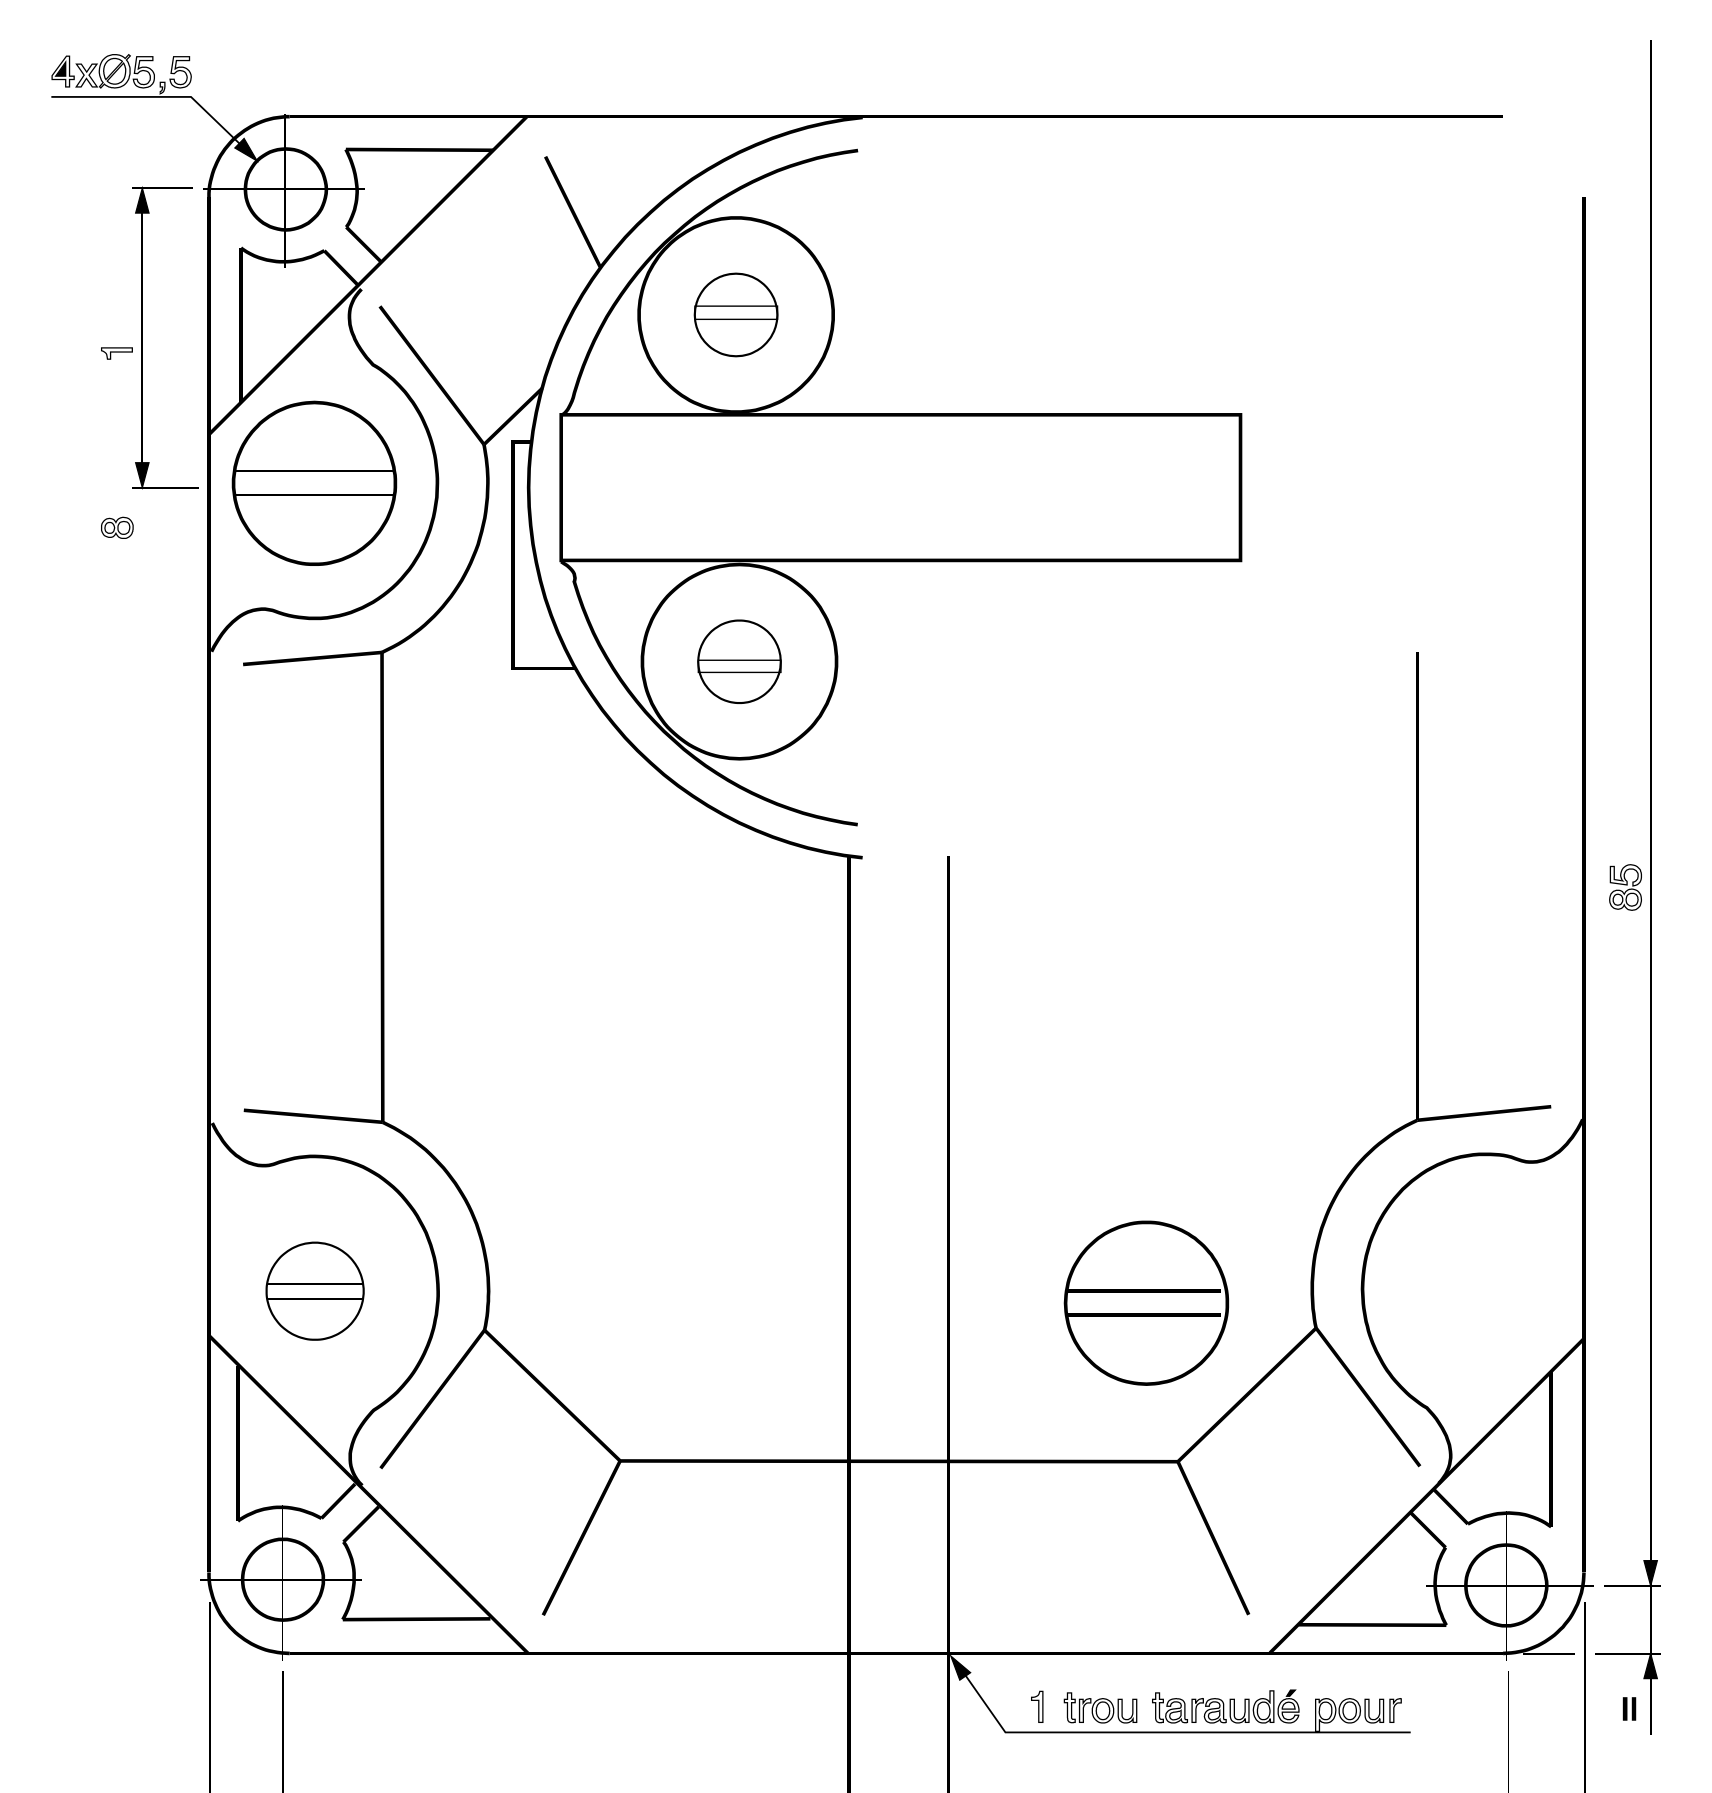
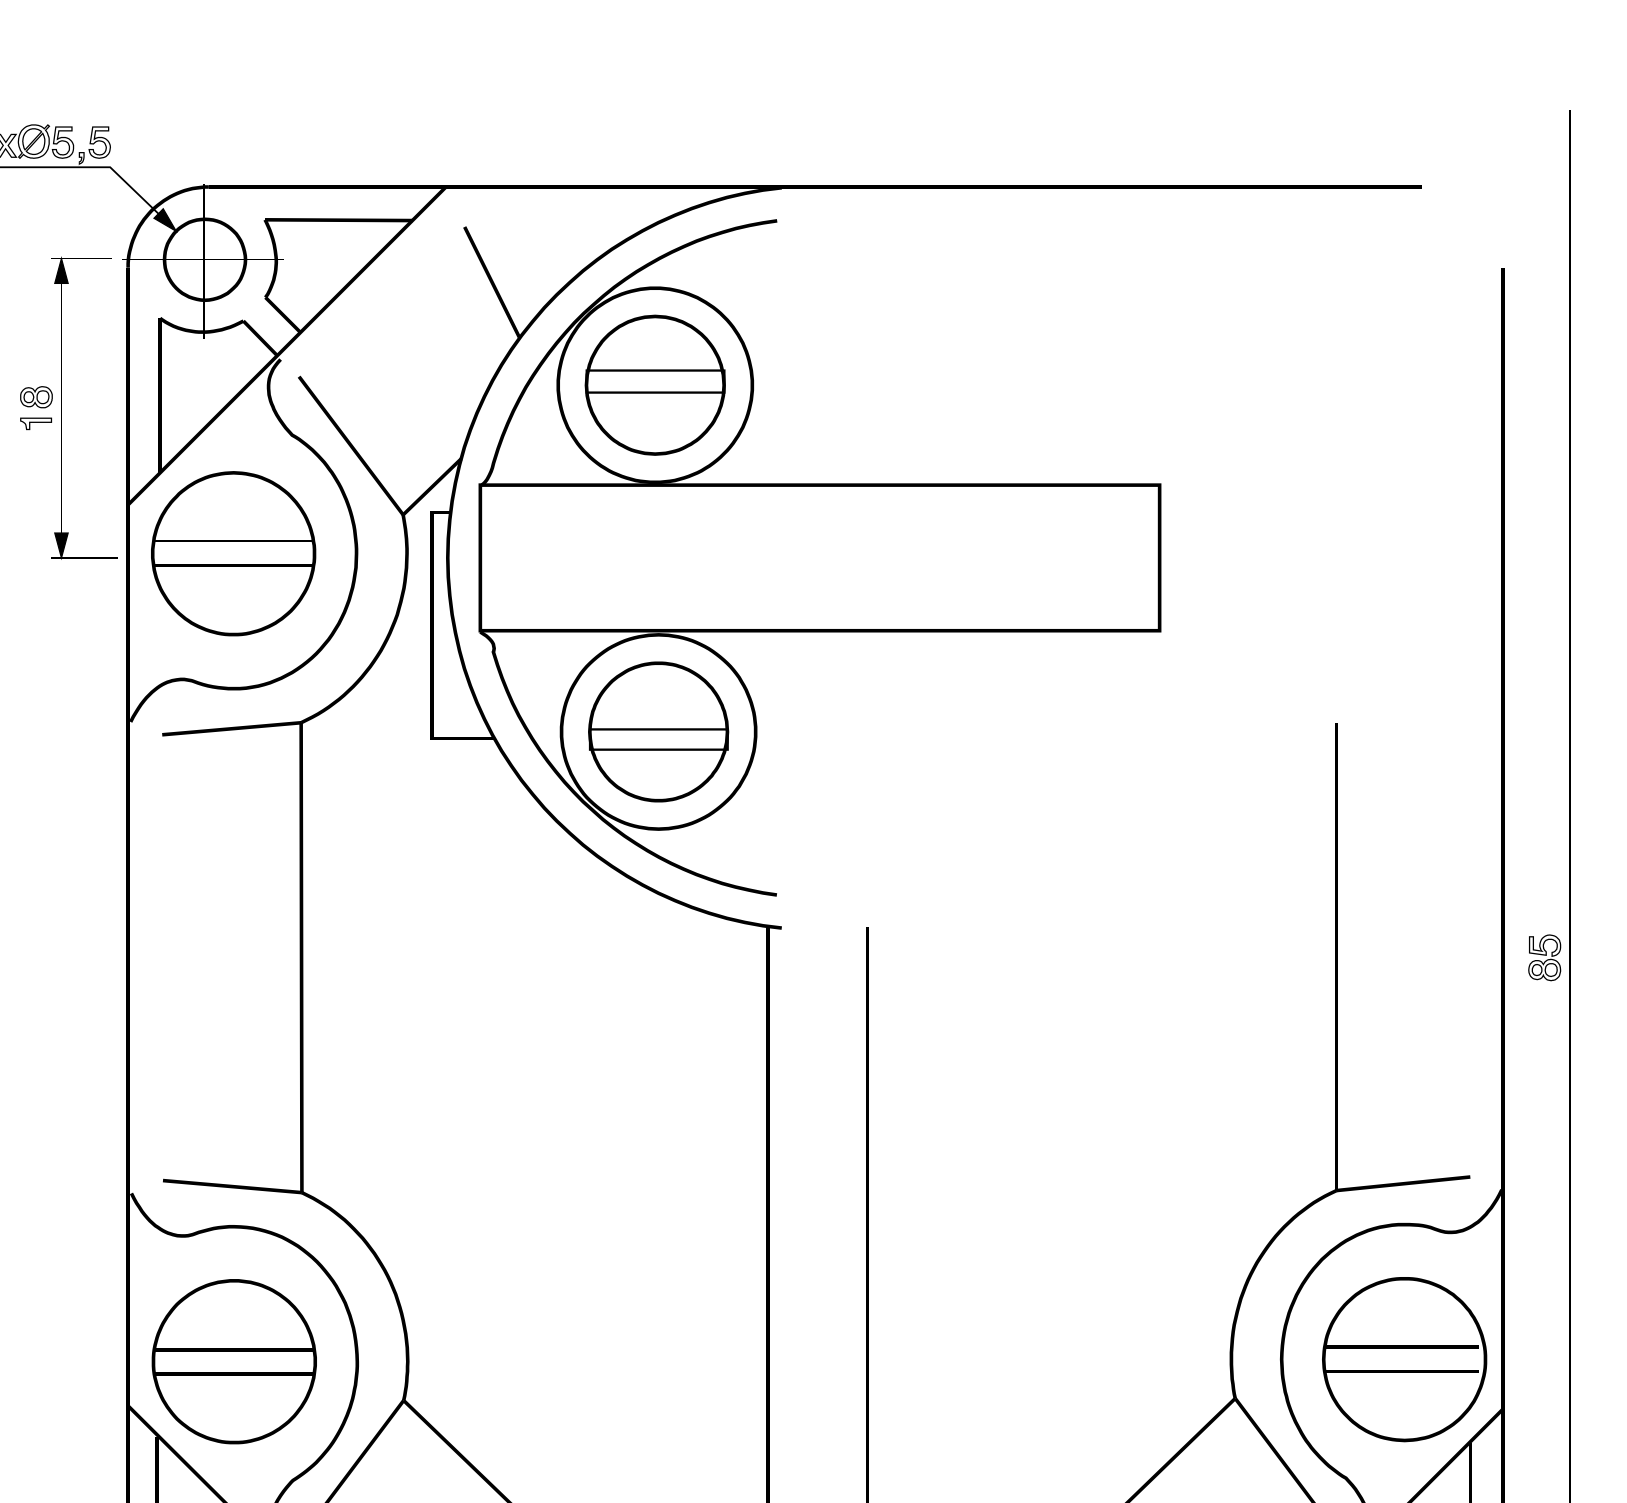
part: (735, 314) -> (654, 384), size x1.67
part: (117, 527) -> (36, 396), moved
part: (739, 661) -> (658, 731), size x1.67
part: (314, 1290) -> (233, 1360), size x1.67
part: (1146, 1302) -> (1404, 1358), moved

